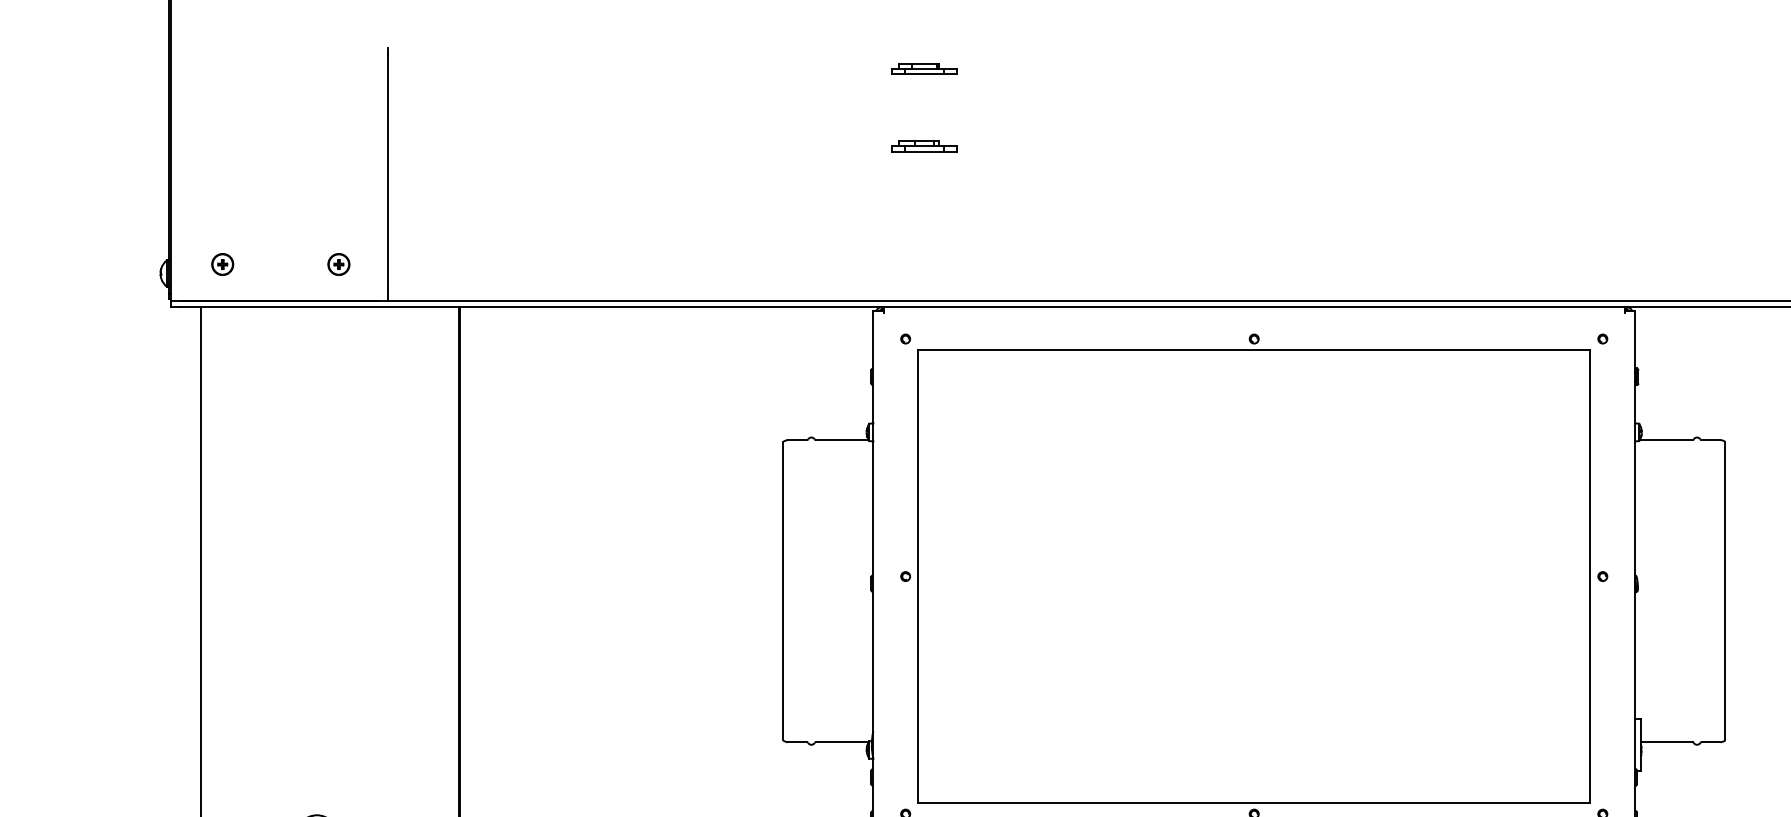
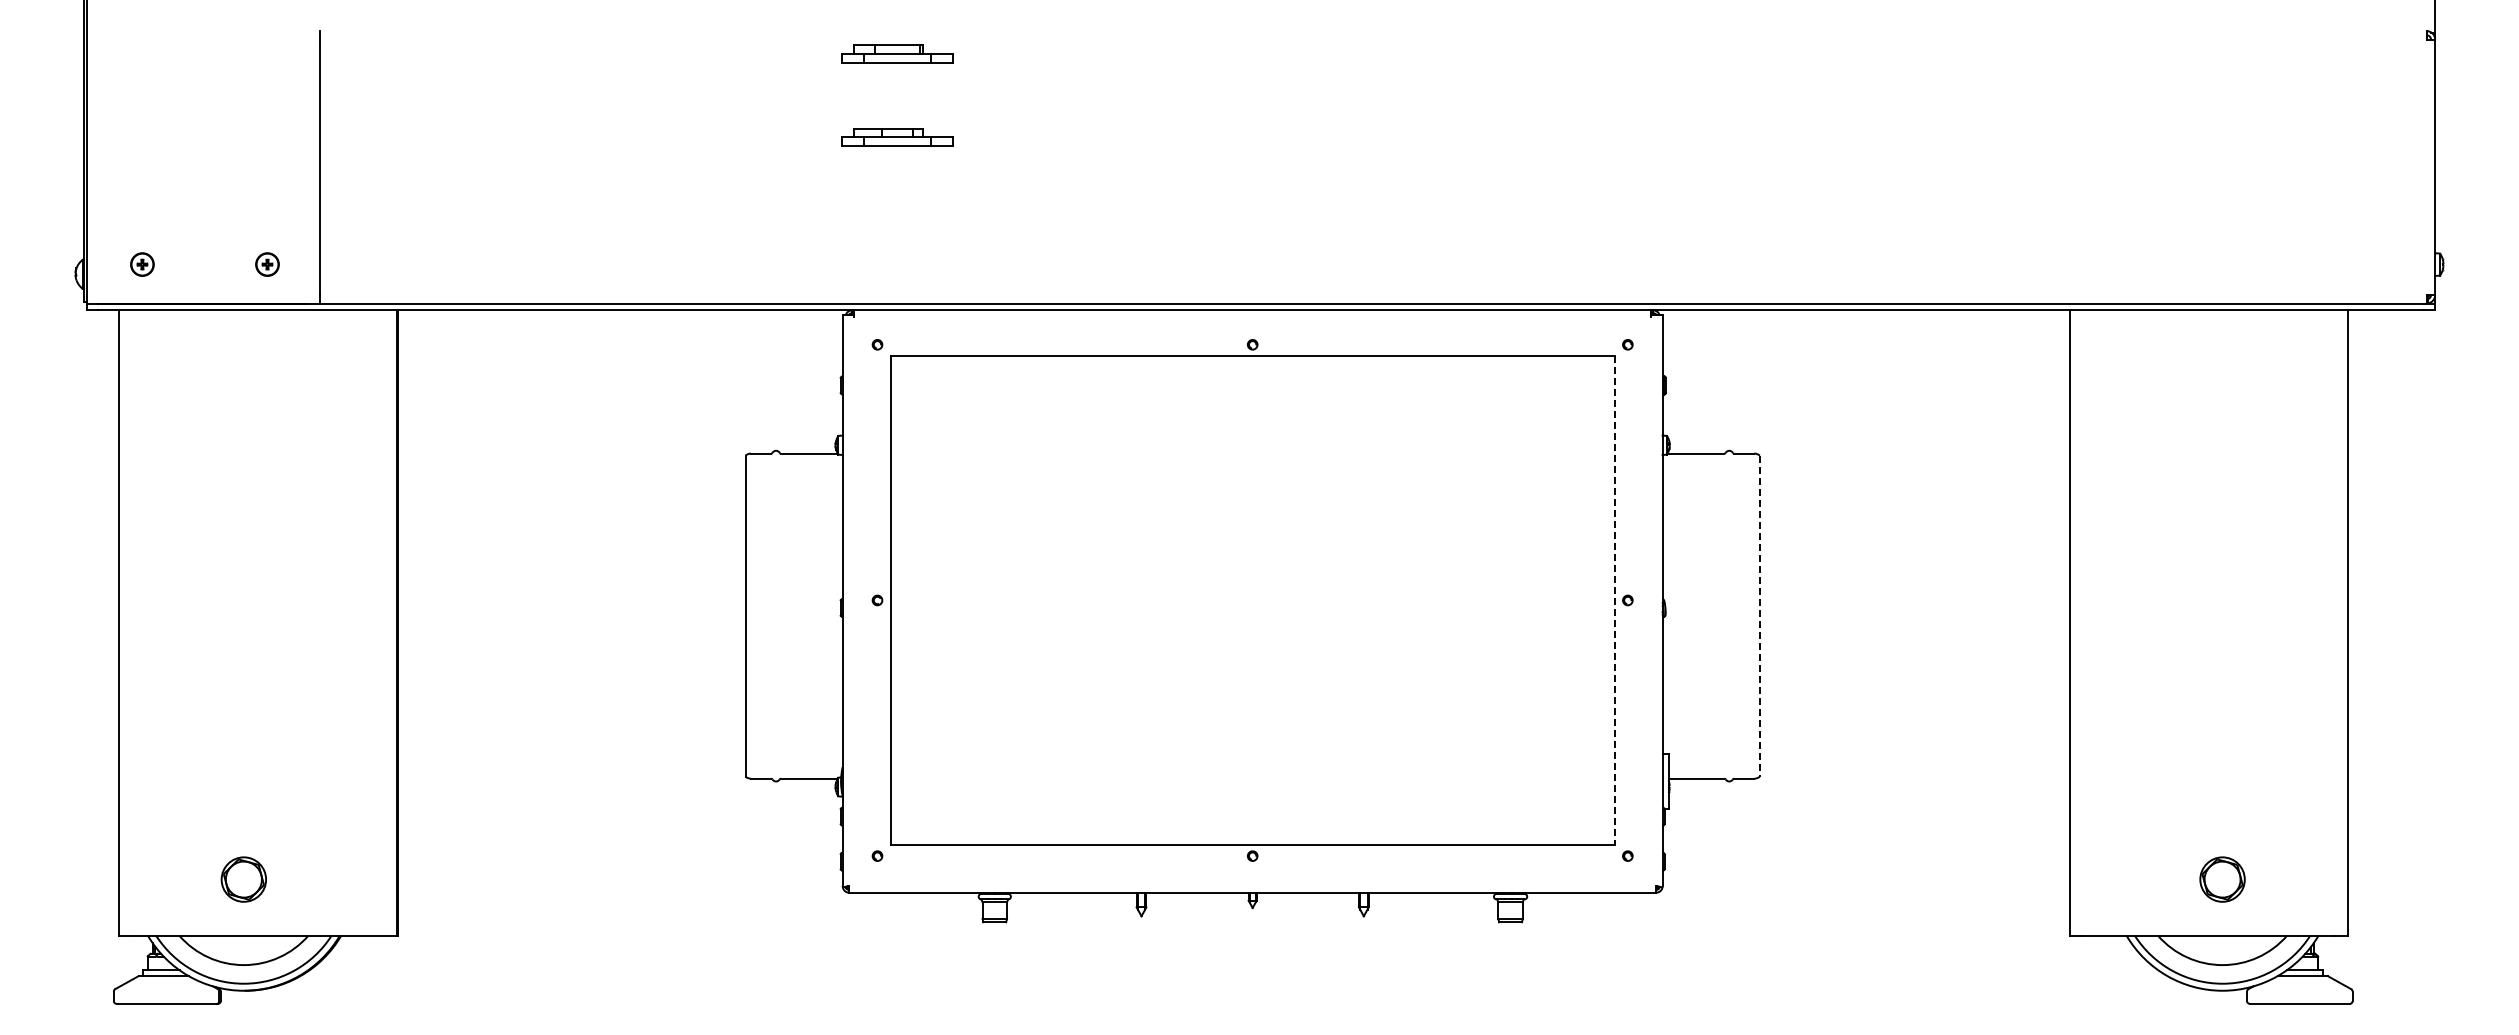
part: (924, 69) -> (897, 54), size x1.6
part: (924, 146) -> (897, 137), size x1.6
line: (1590, 576) -> (1614, 600), solid -> dashed
line: (1725, 591) -> (1759, 616), solid -> dashed

